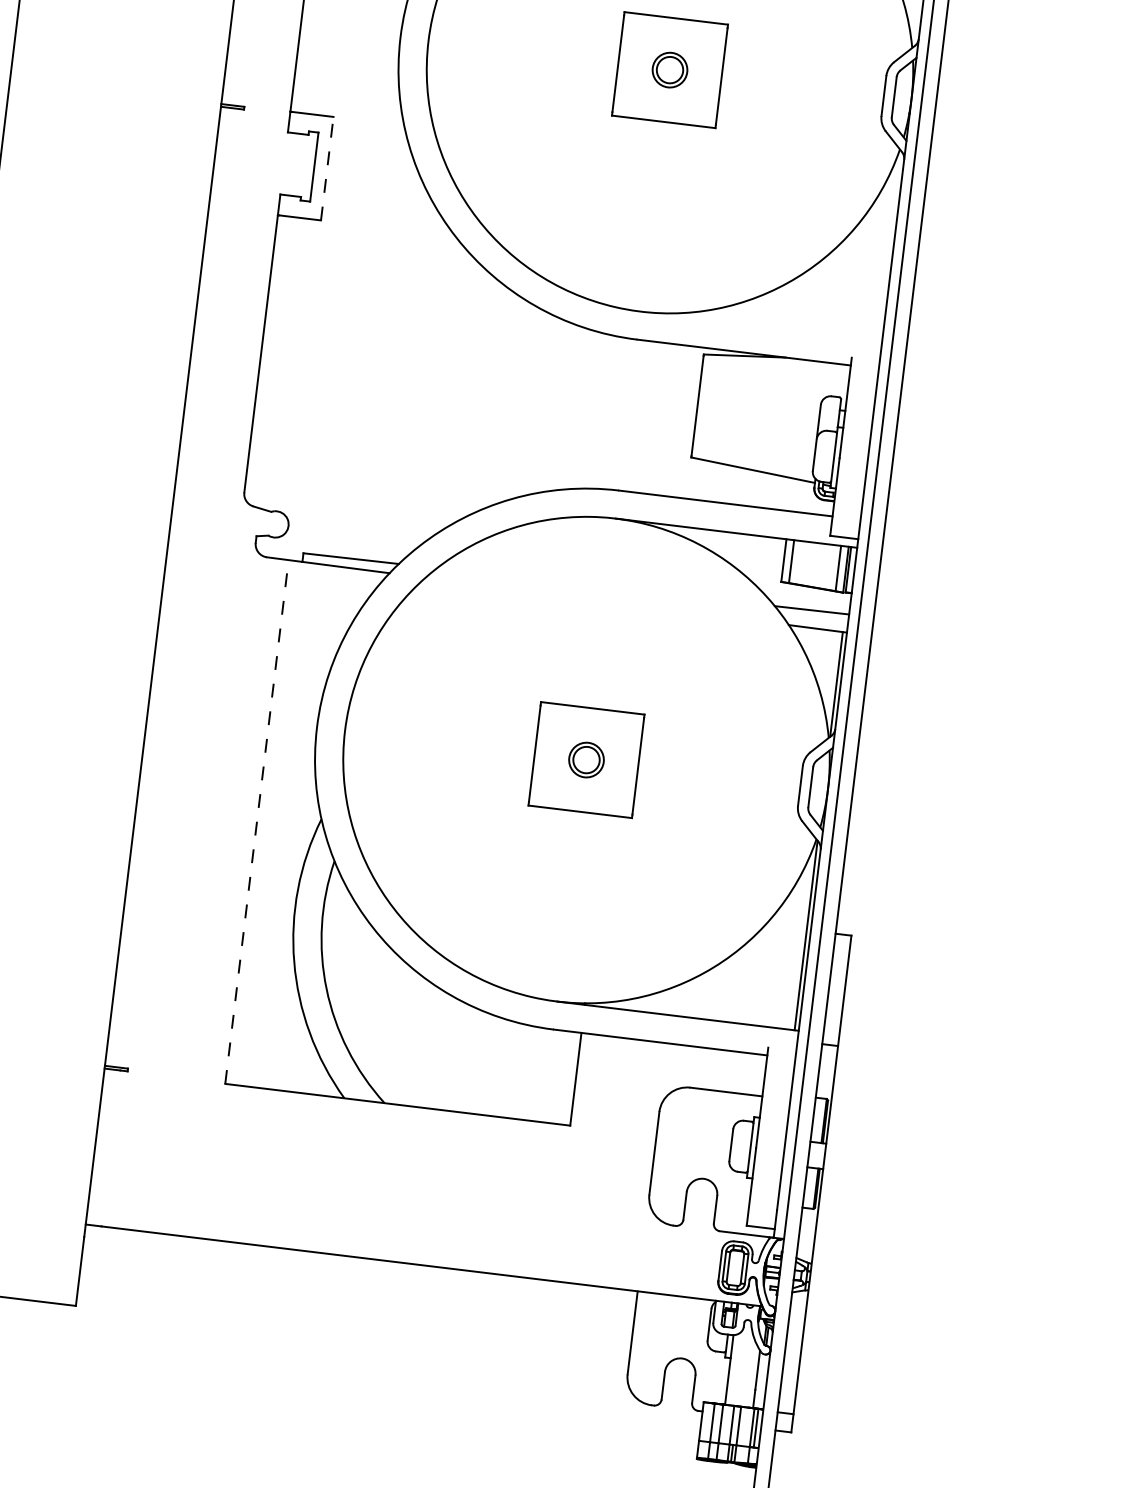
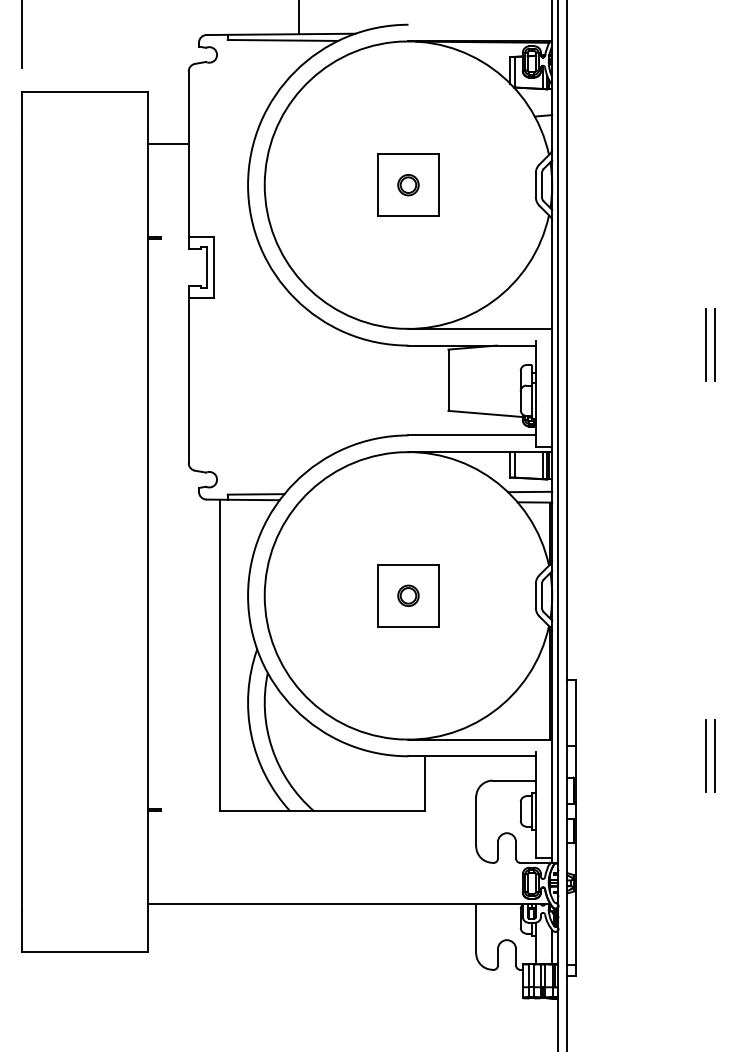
line: (327, 169) -> (214, 267), dashed -> solid
line: (761, 325) -> (480, 328), added
line: (256, 821) -> (219, 655), dashed -> solid
line: (1054, 1088) -> (706, 755), added
line: (1068, 1090) -> (714, 755), added

